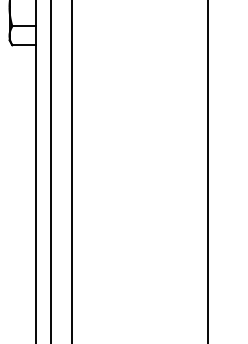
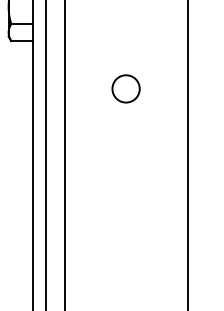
circle: (139, 98) -> (125, 89), added

